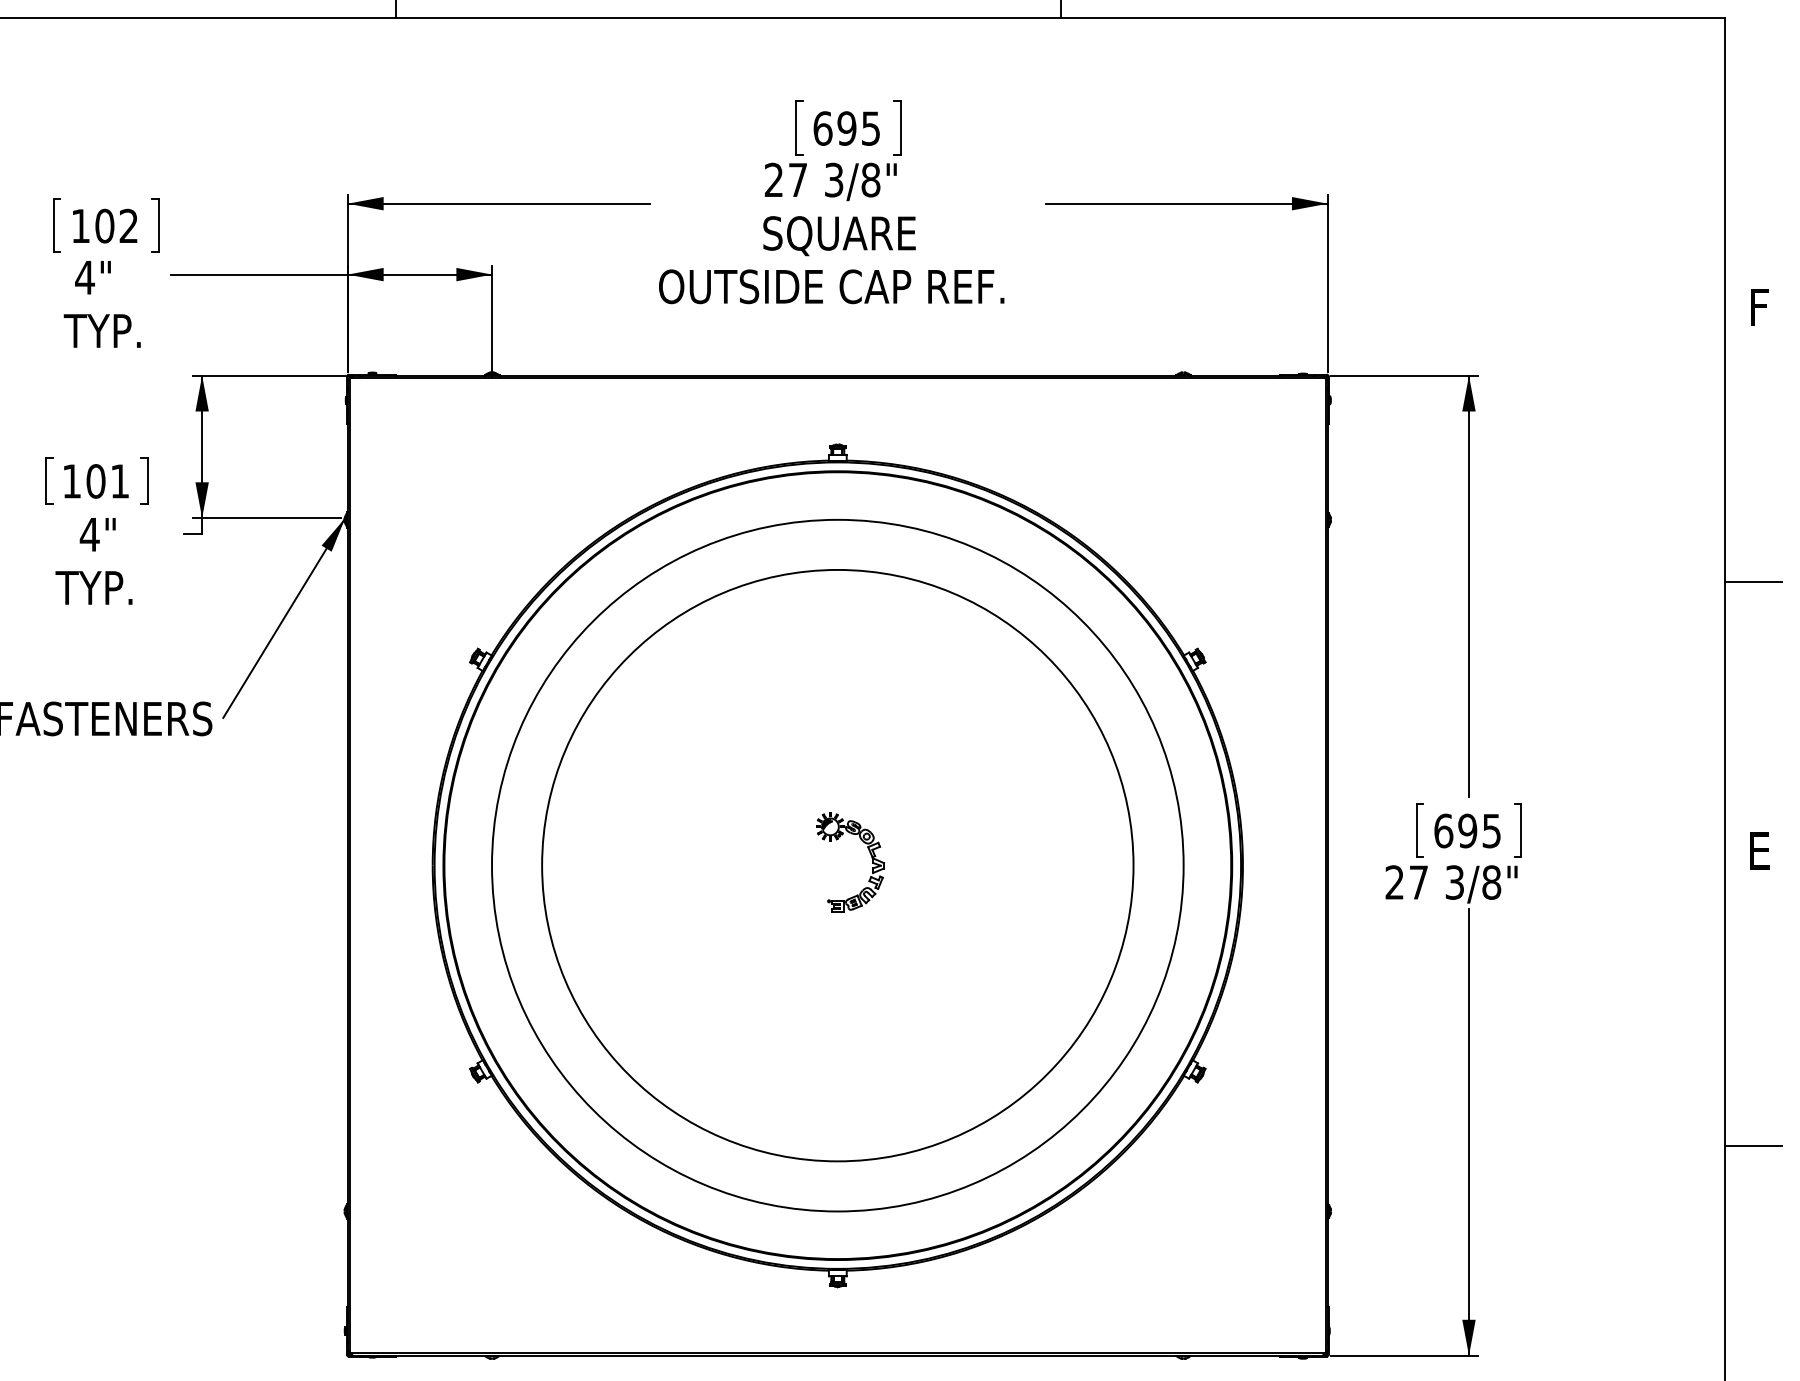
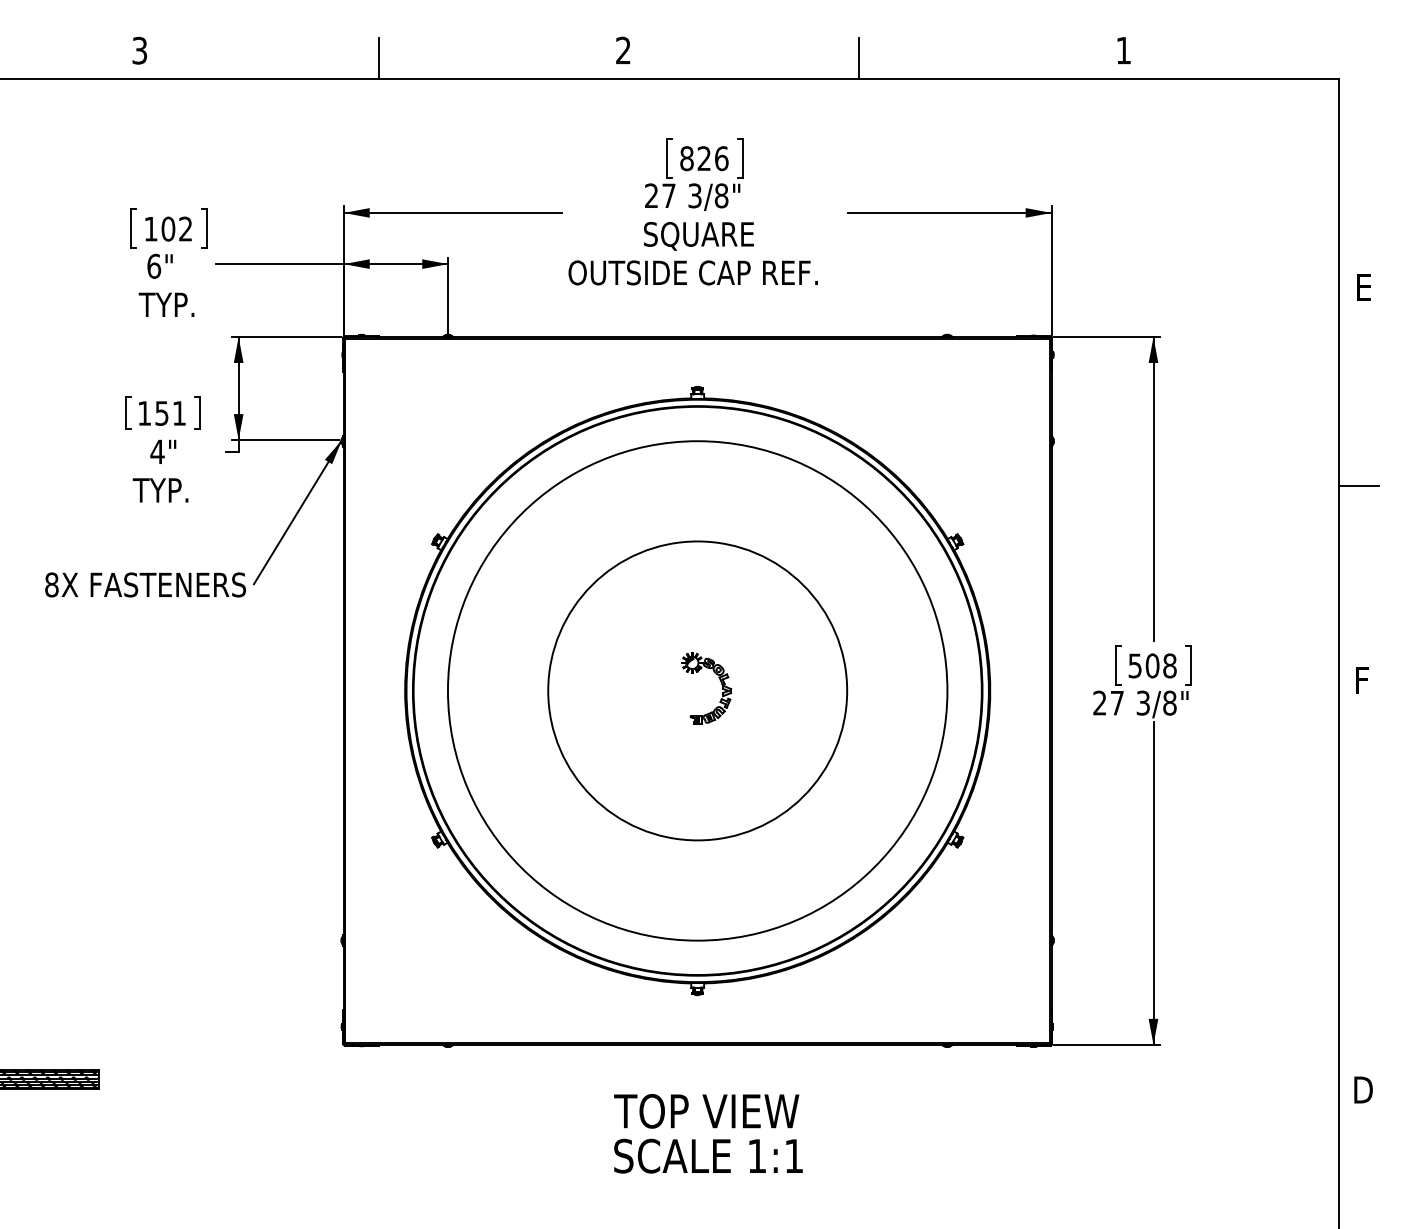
text: (847, 128) -> (704, 158), 695 -> 826
text: (84, 276) -> (153, 265), 4" -> 6"
text: (1762, 306) -> (1365, 287), F -> E
text: (95, 481) -> (161, 413), 101 -> 151
text: (1467, 830) -> (1152, 665), 695 -> 508
text: (1761, 851) -> (1364, 680), E -> F
circle: (837, 865) -> (697, 690), size x0.7
line: (1752, 1146) -> (1358, 893), removed

